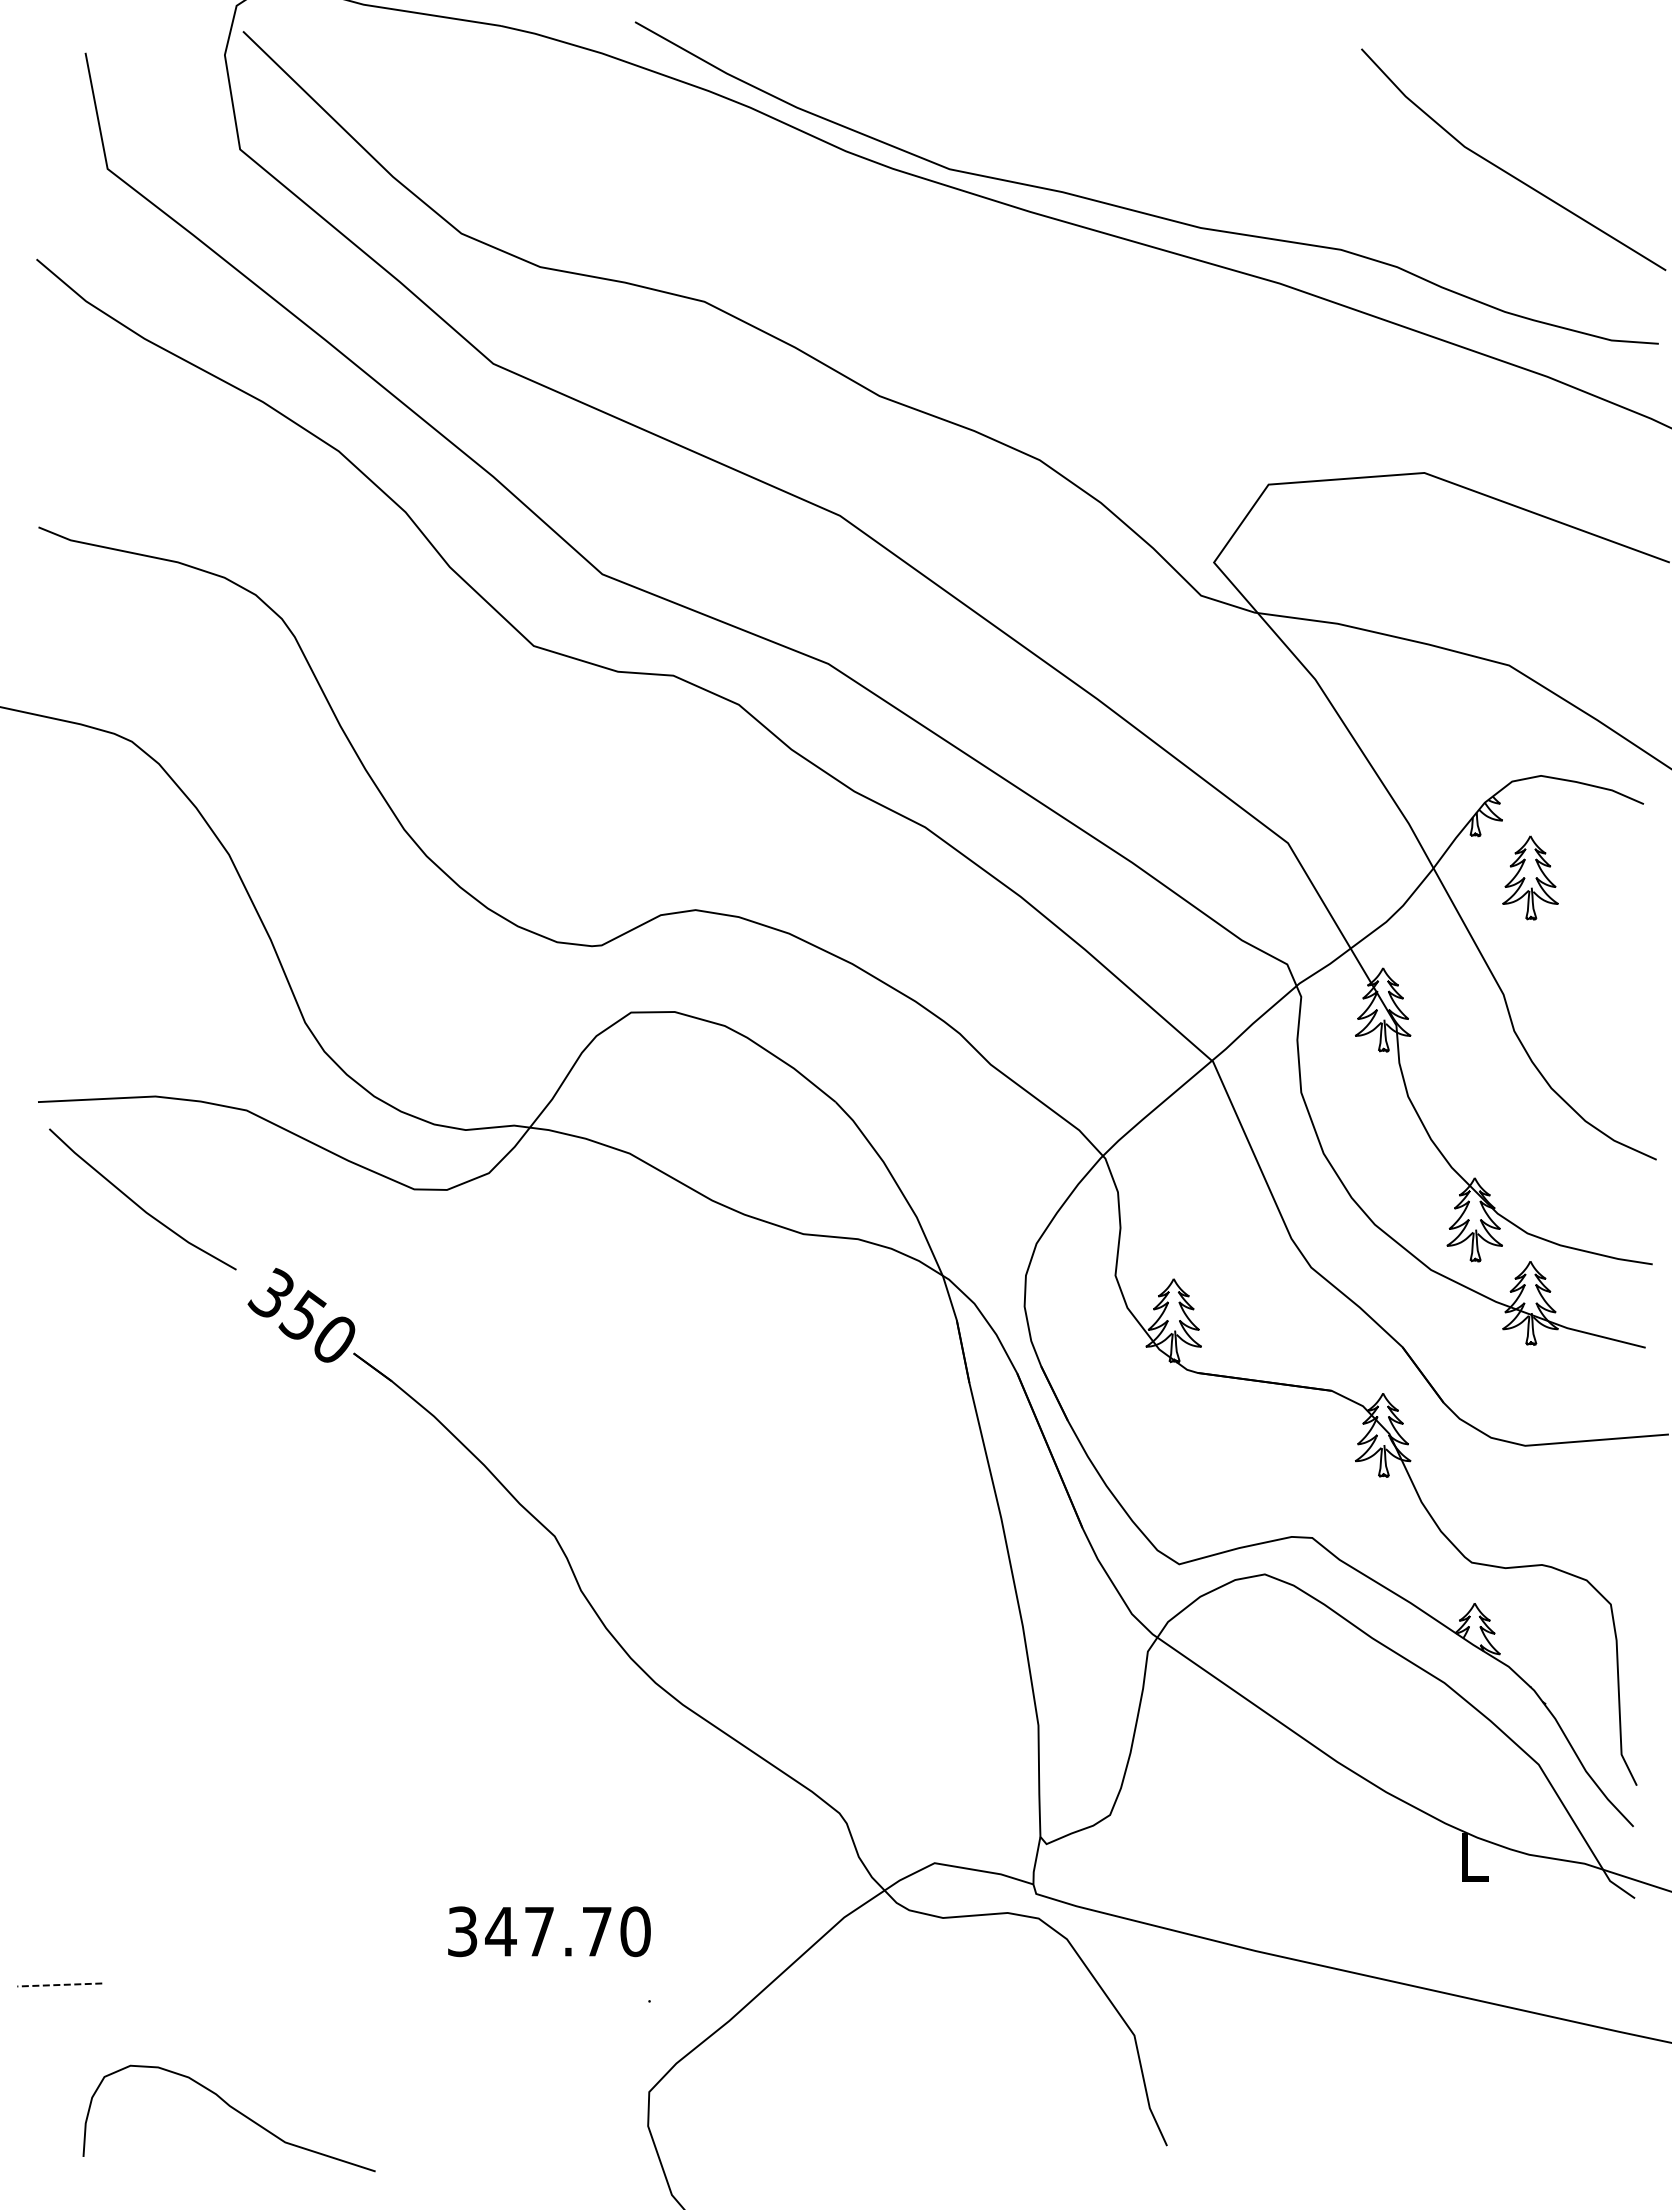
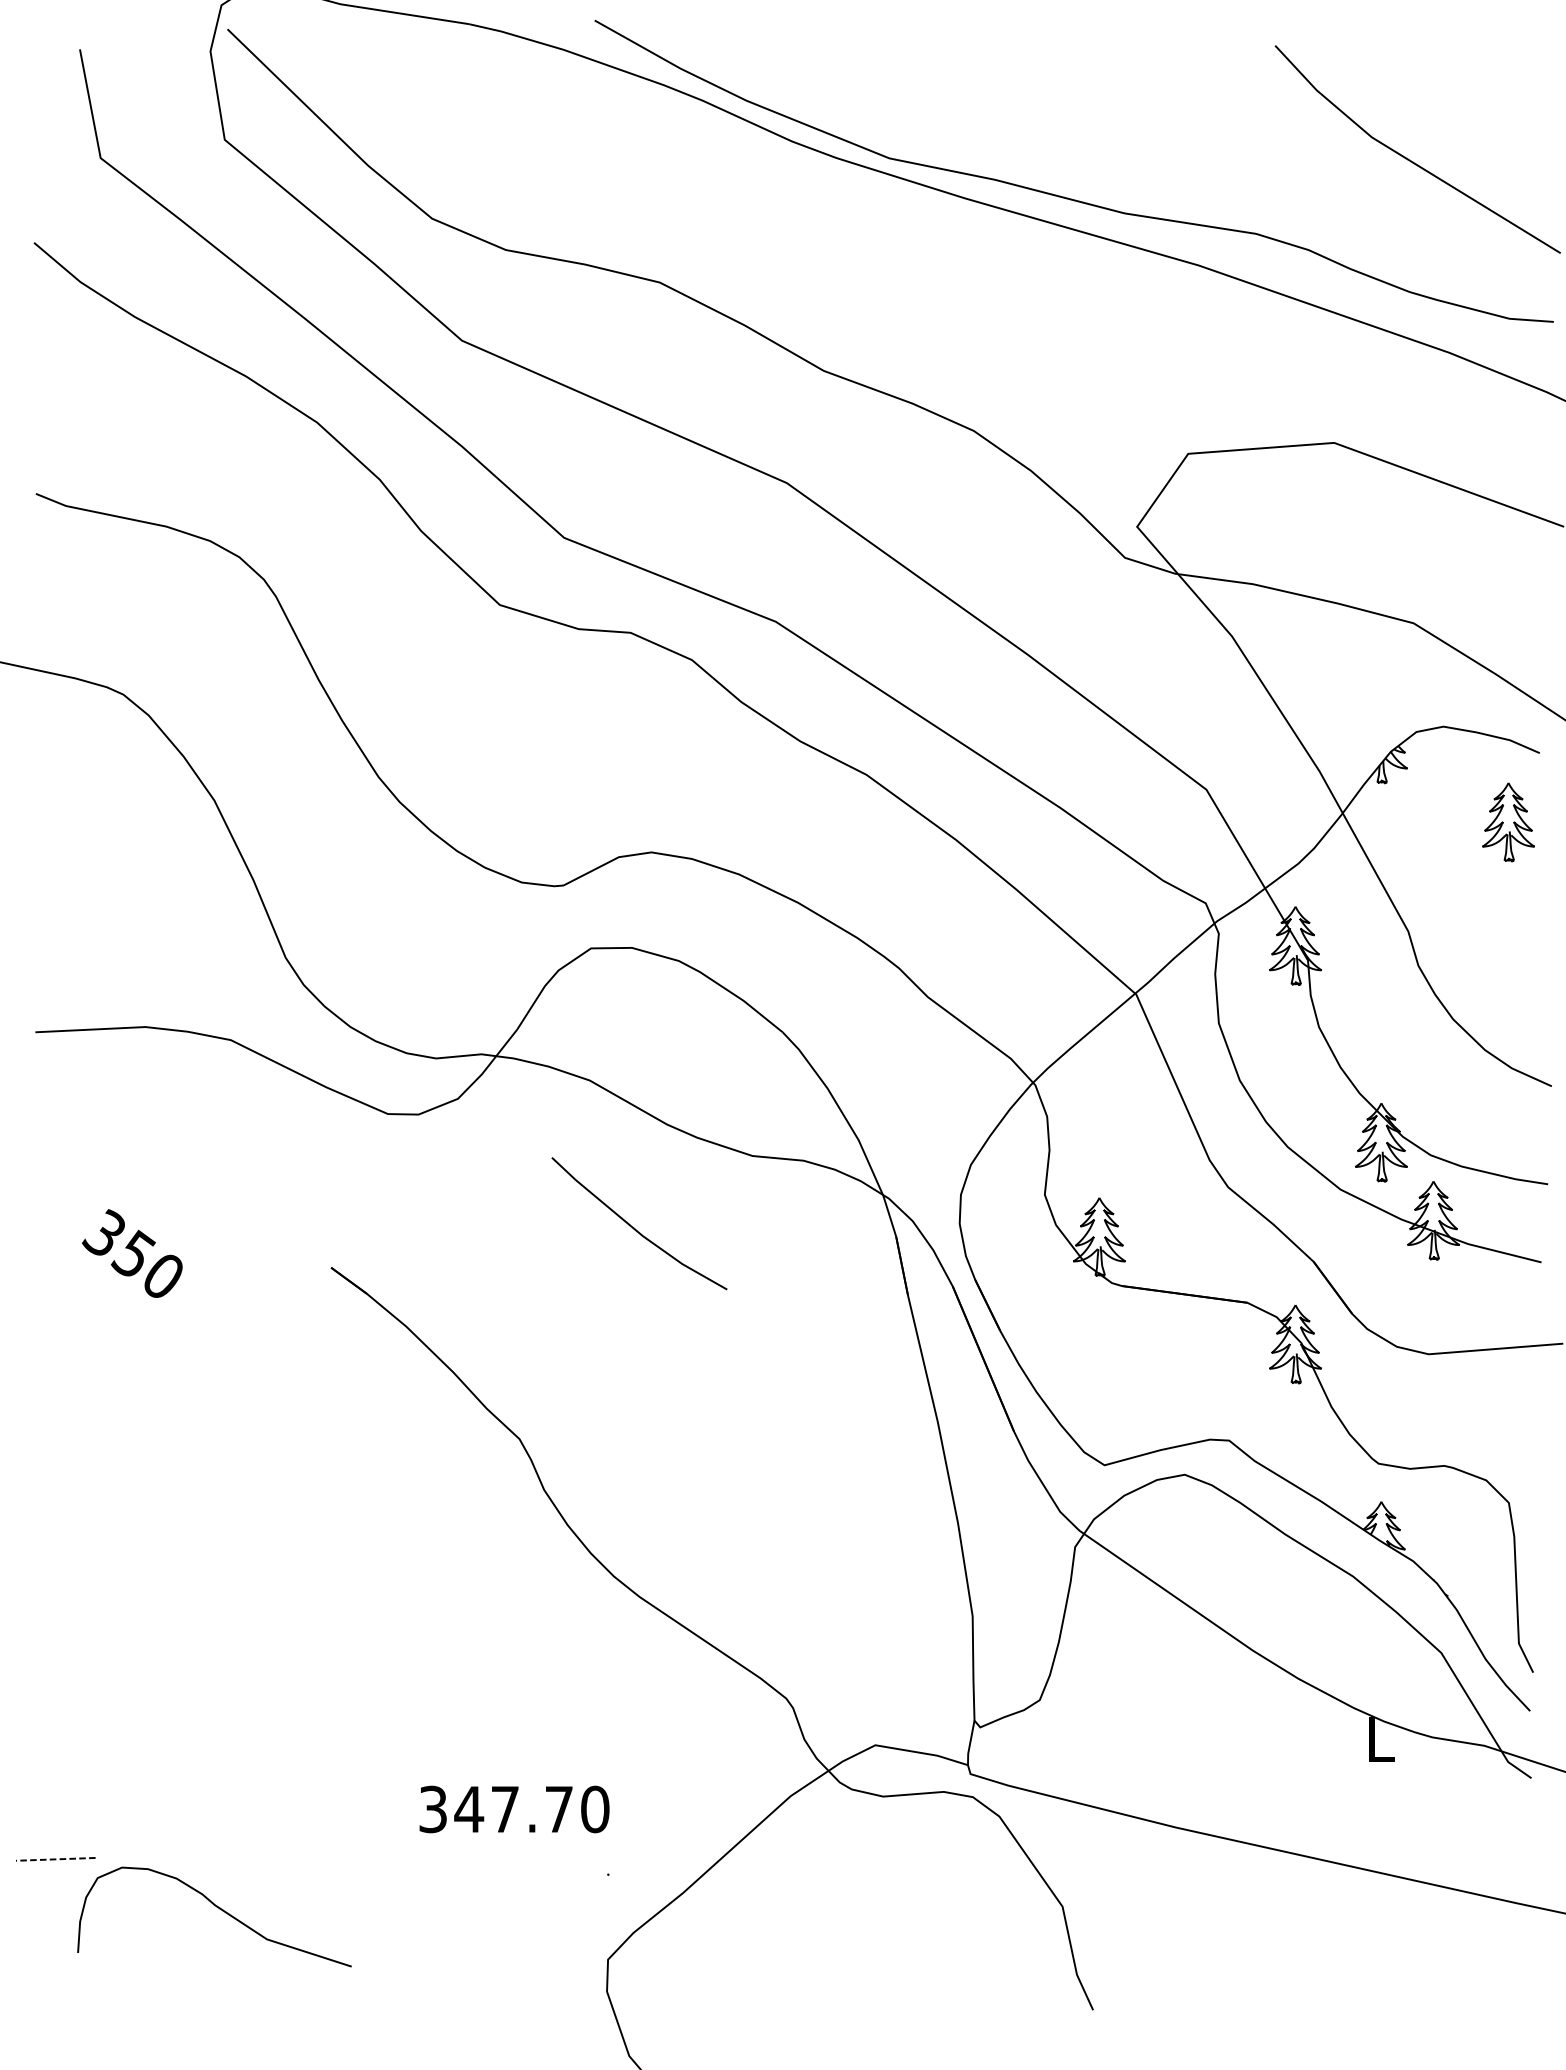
part: (1530, 877) -> (1508, 821), moved
line: (137, 1203) -> (634, 1227), moved
text: (301, 1315) -> (132, 1253), moved
curve: (234, 2110) -> (219, 1909), moved

